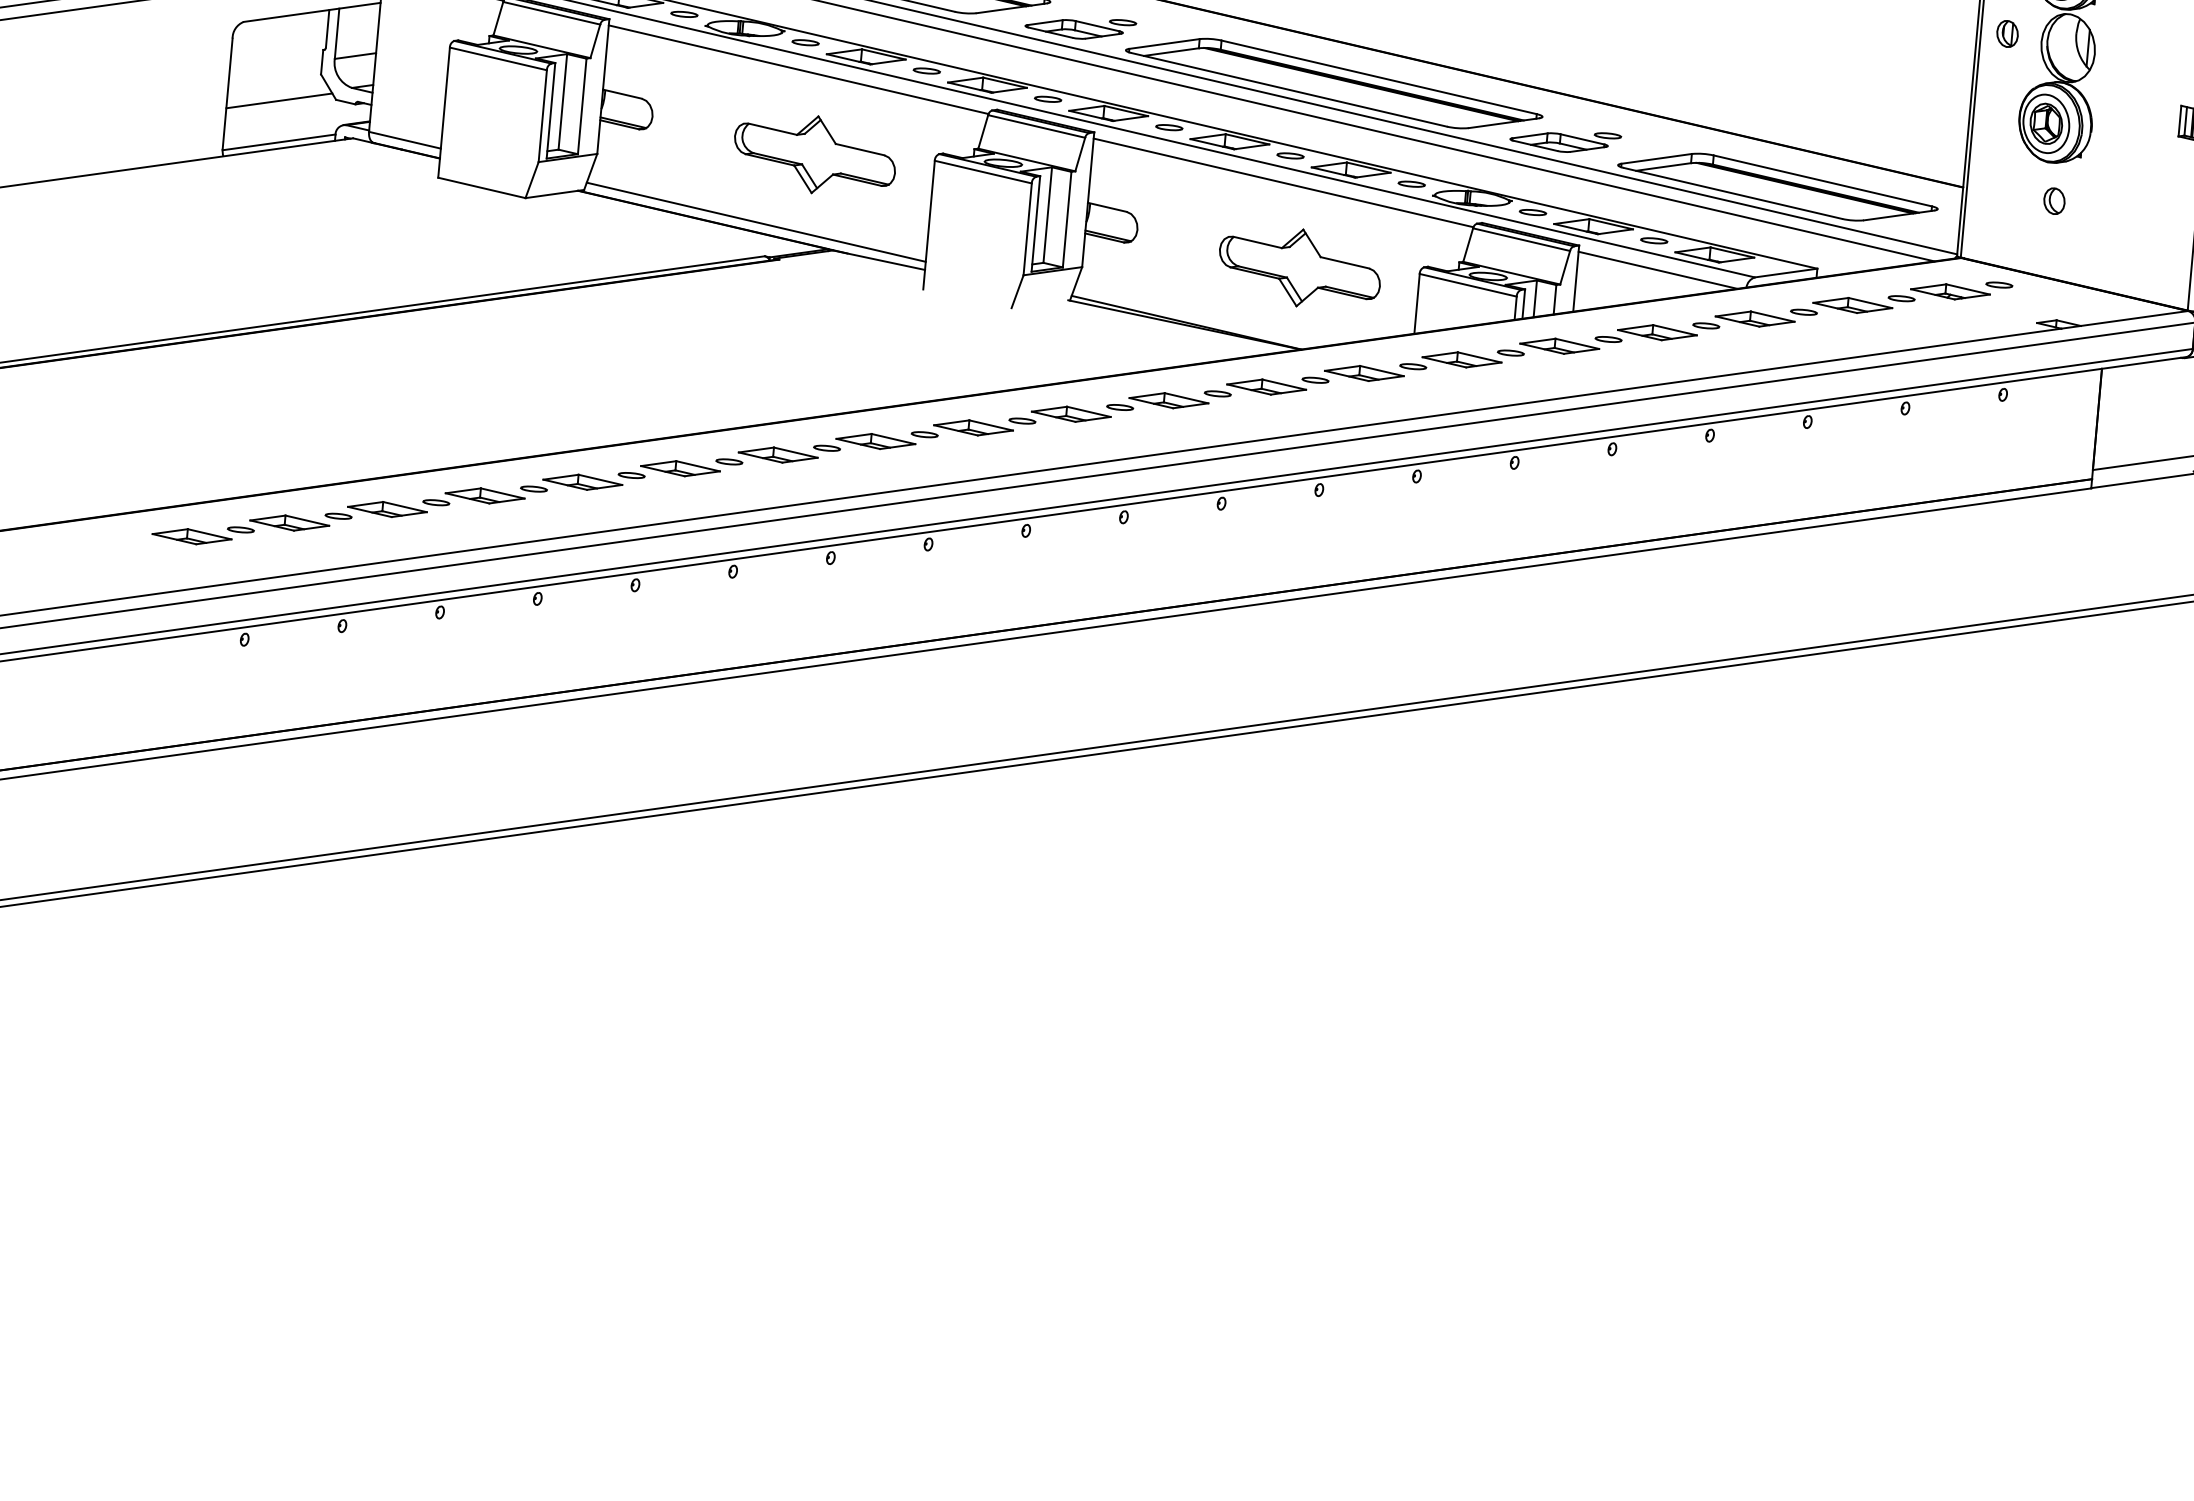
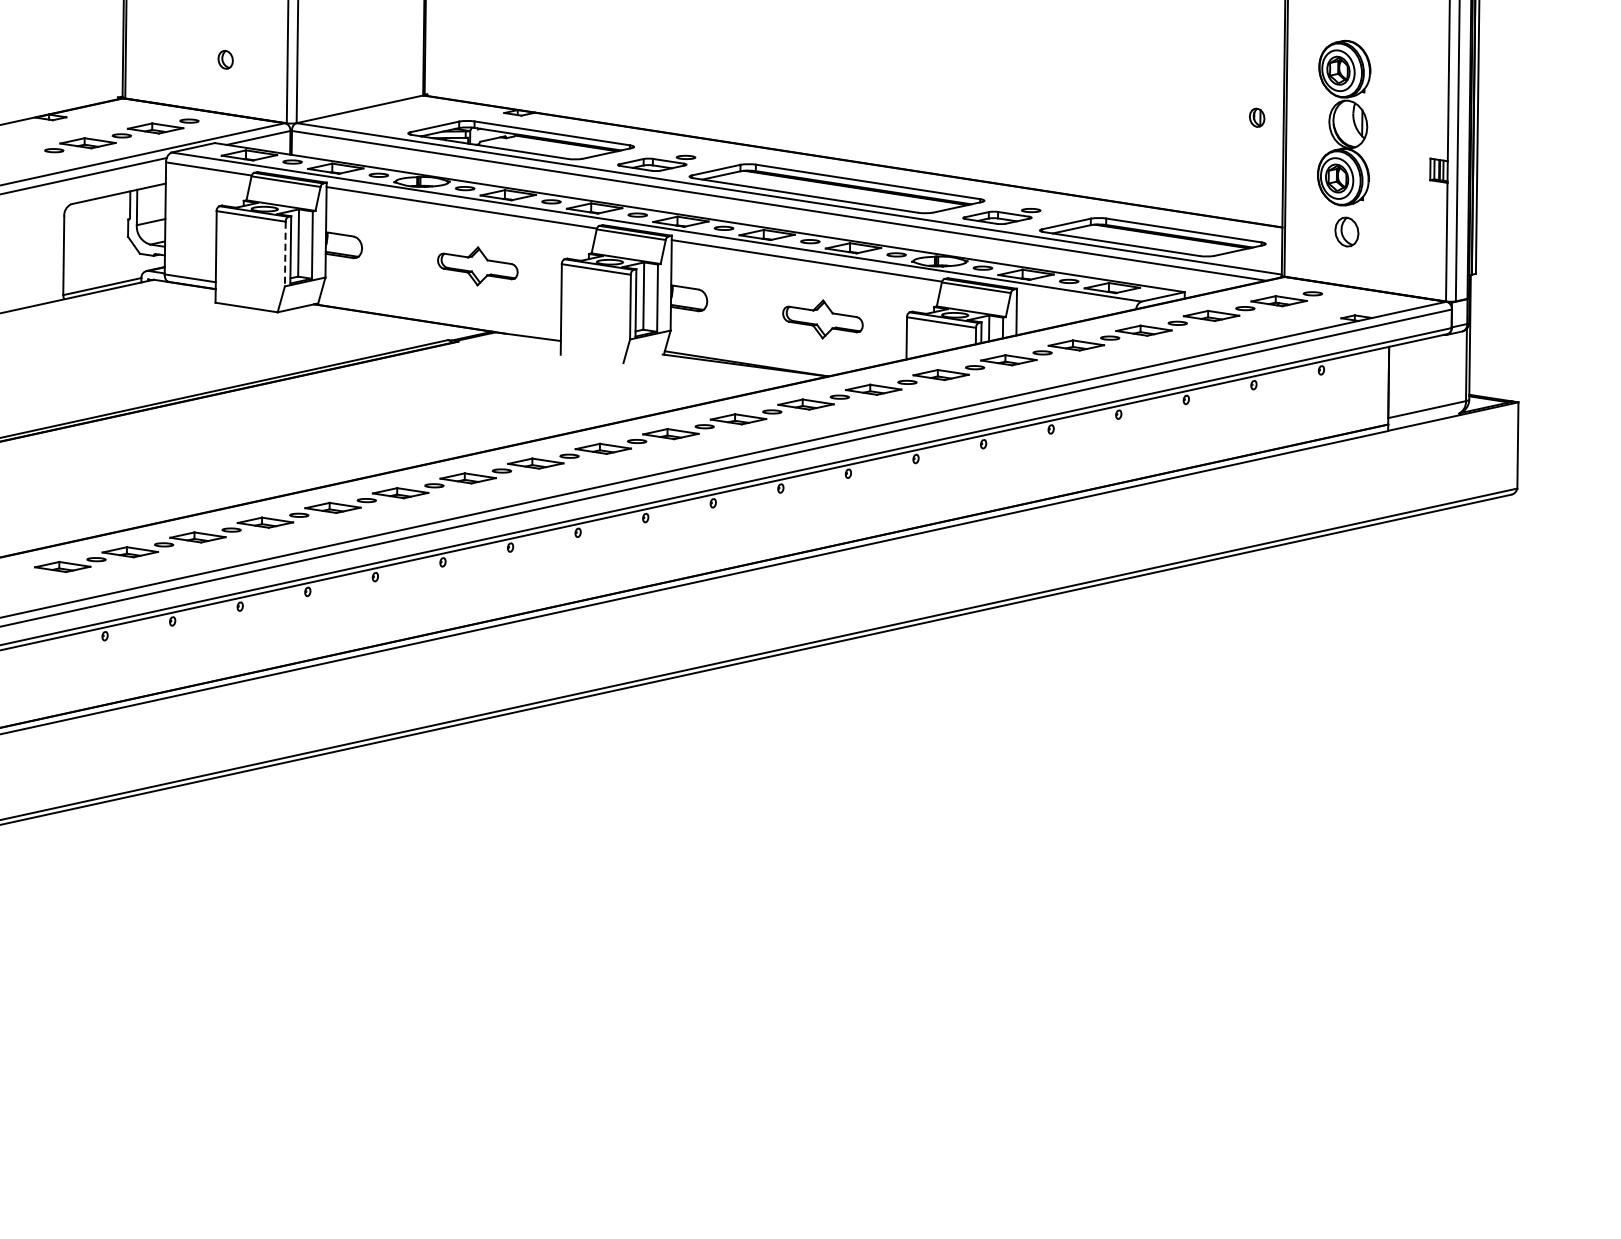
part: (2008, 33) -> (1257, 117), moved
line: (278, 100) -> (99, 257), removed
line: (542, 116) -> (285, 254), solid -> dashed
part: (814, 154) -> (477, 266), size x0.7
part: (2053, 201) -> (1346, 232), size x1.6
line: (755, 221) -> (439, 316), removed
part: (1299, 267) -> (822, 319), size x0.7
line: (1656, 269) -> (1072, 301), removed

